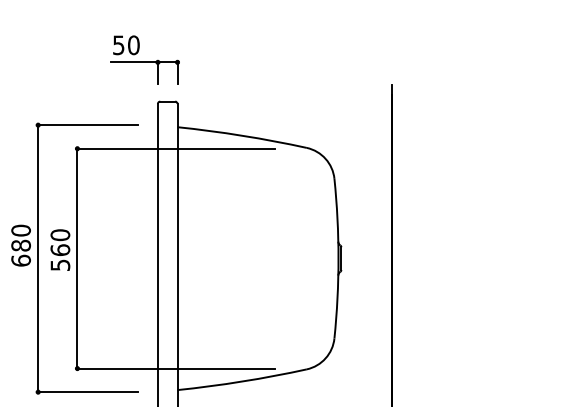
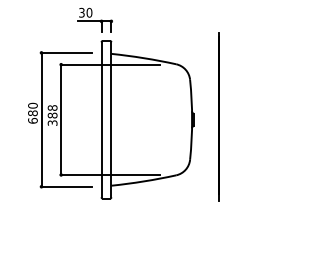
text: (117, 42) -> (81, 11), 50 -> 30
text: (60, 250) -> (52, 115), 560 -> 388

